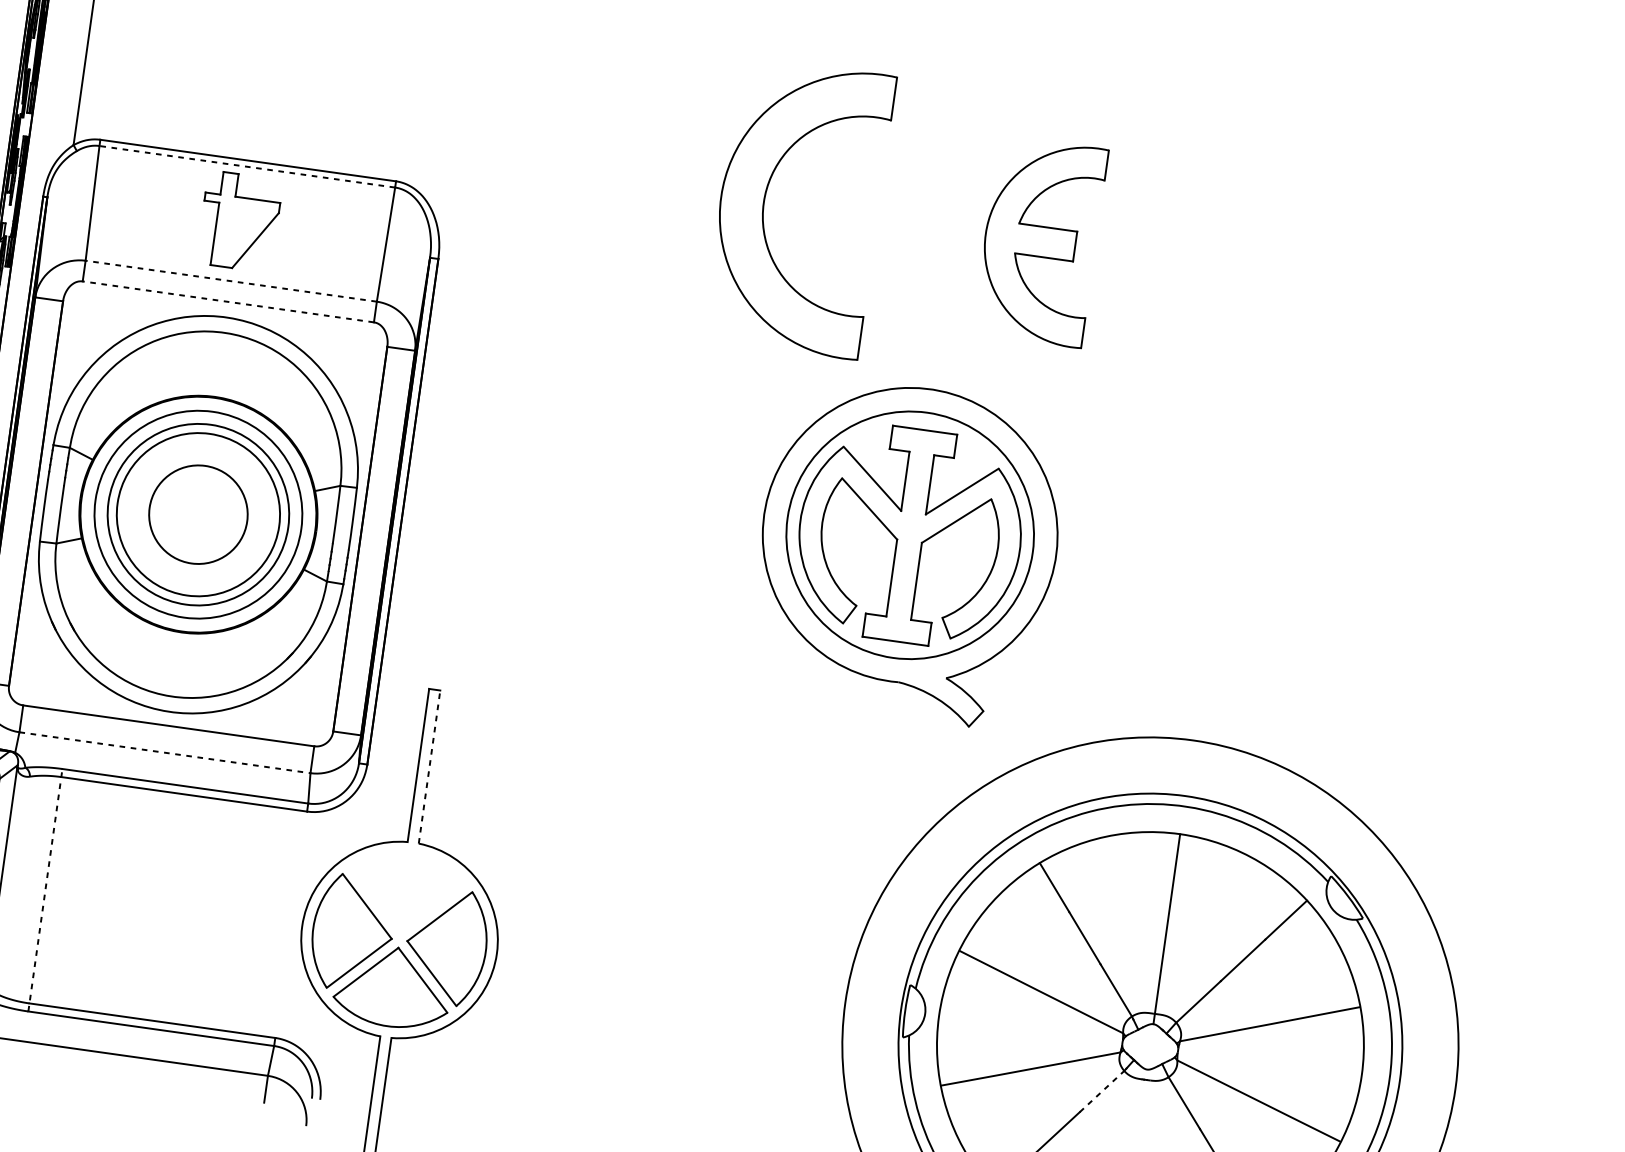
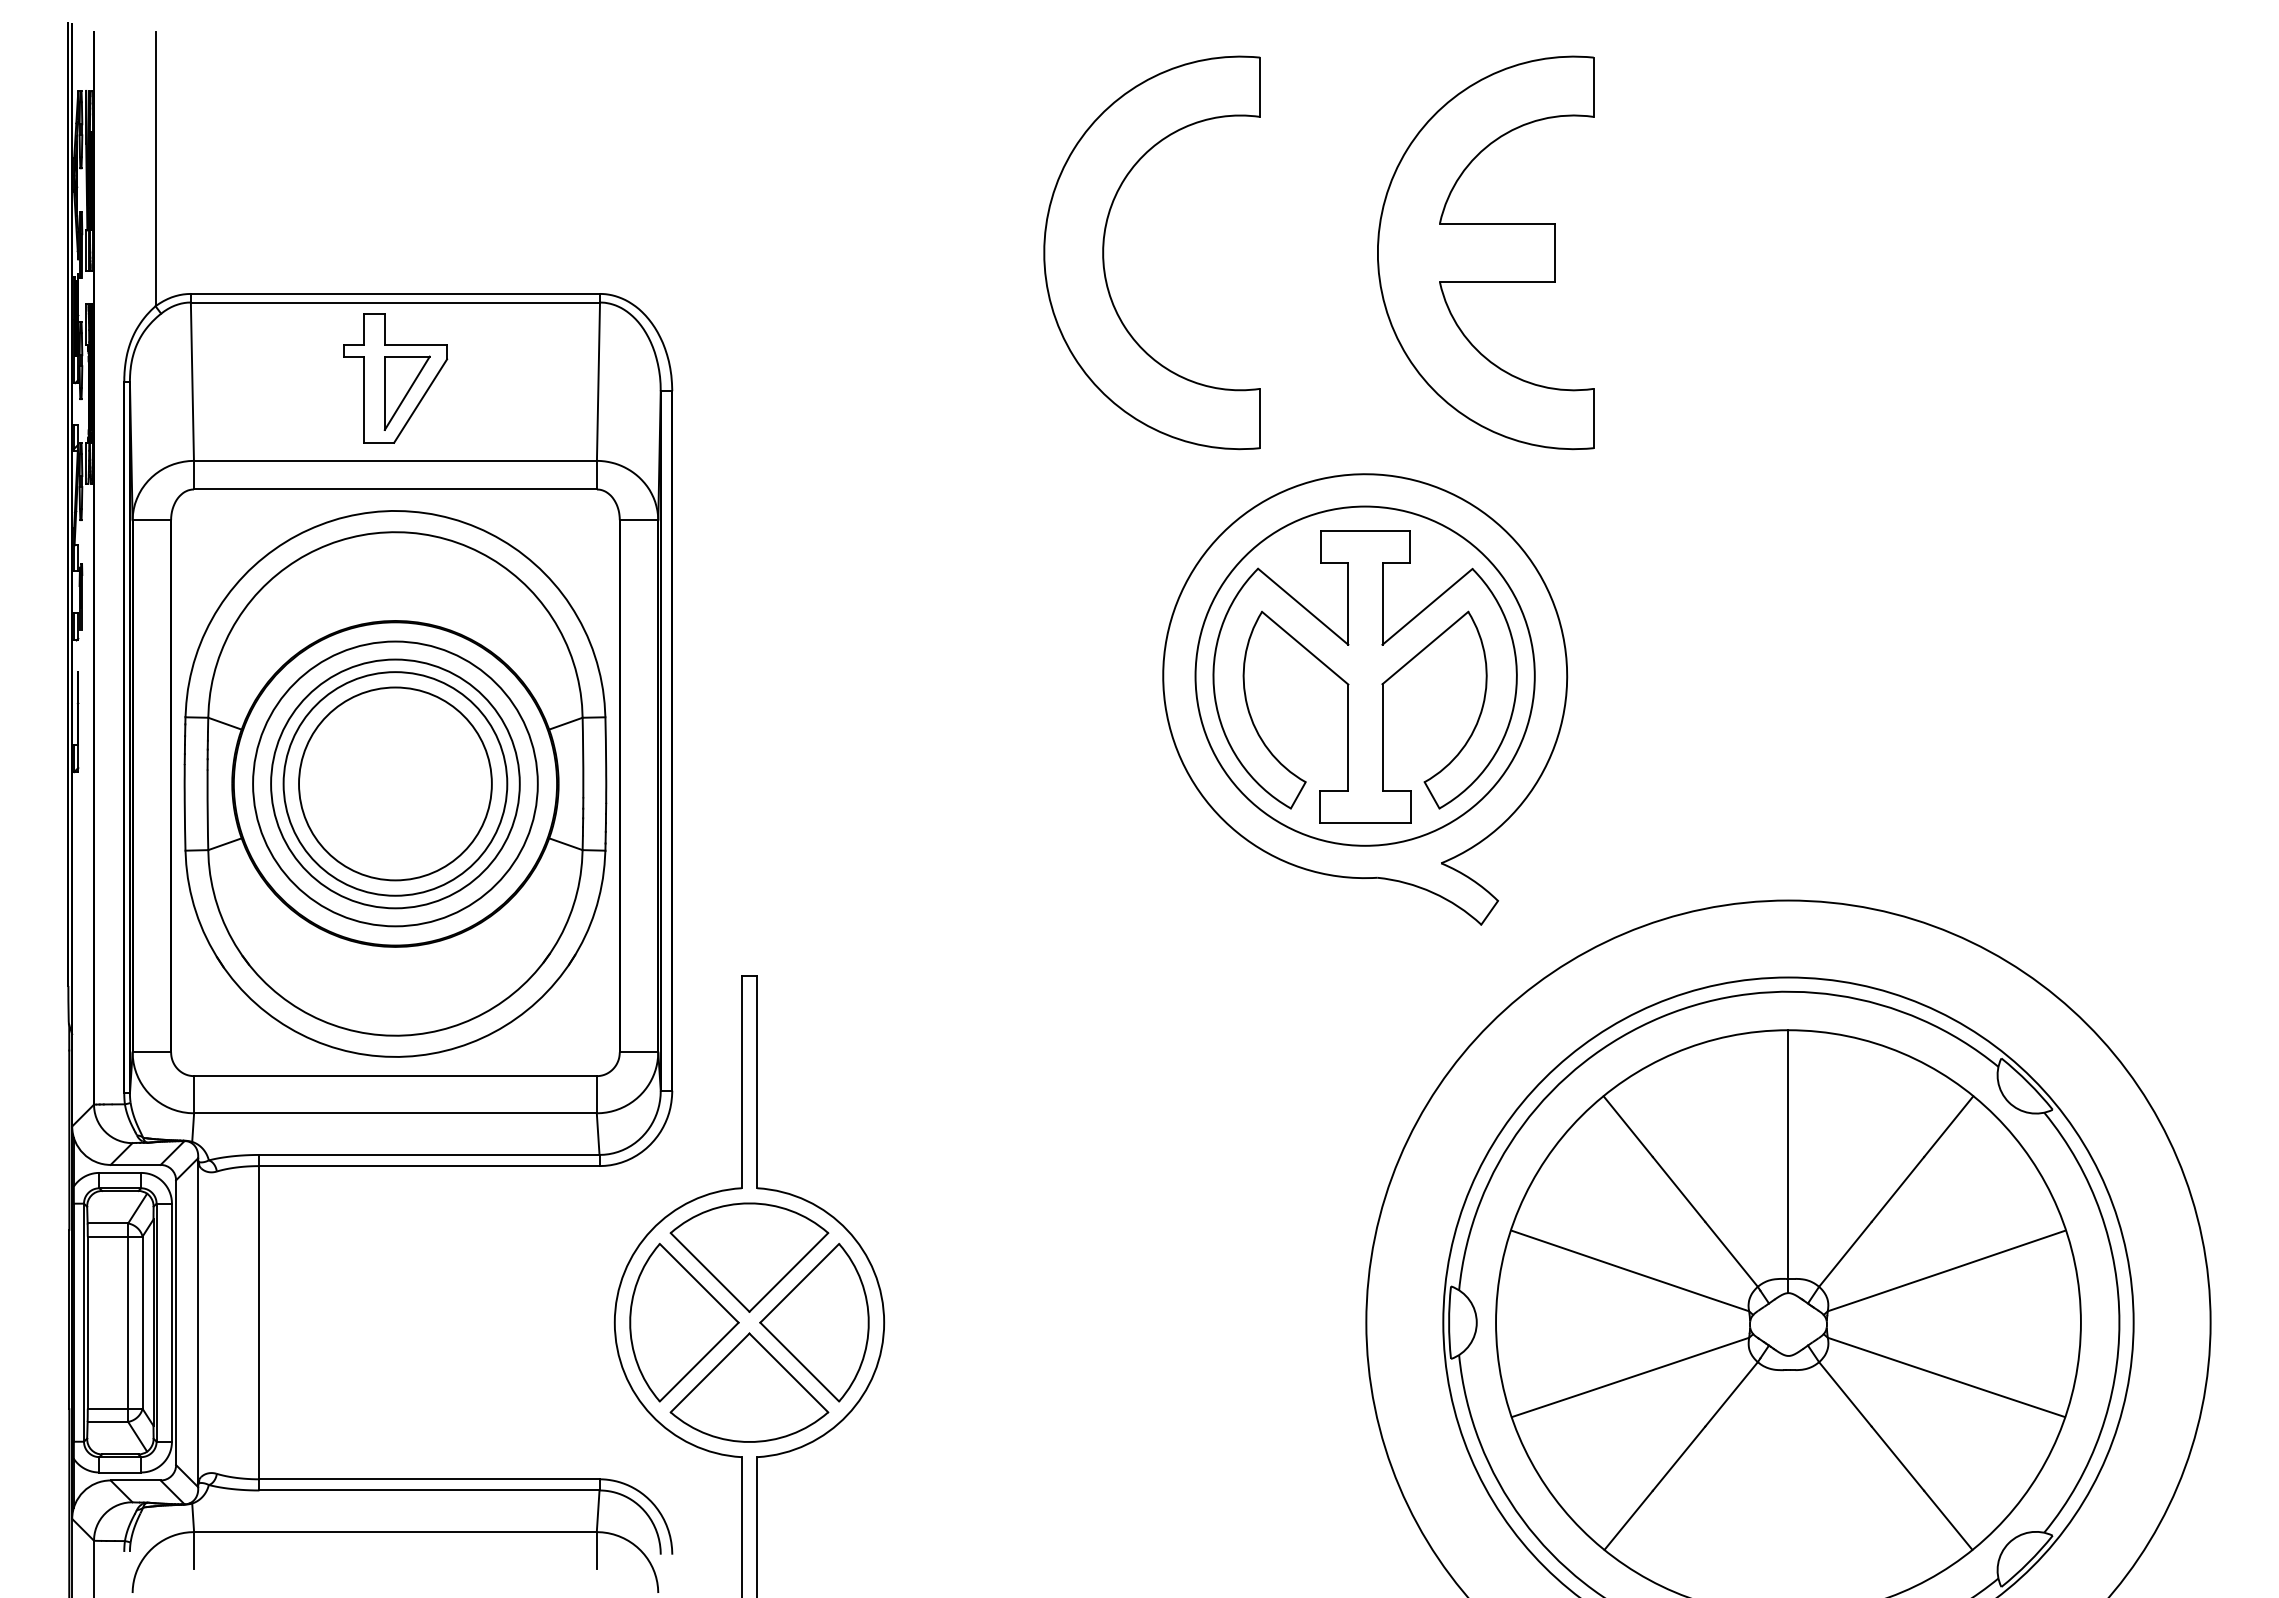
line: (247, 166) -> (395, 302), dashed -> solid
part: (246, 232) -> (406, 392), added
part: (1040, 241) -> (1485, 252), size x1.43
line: (230, 280) -> (394, 460), dashed -> solid
line: (227, 301) -> (394, 489), dashed -> solid
circle: (198, 514) -> (395, 783), size x1.43
line: (164, 752) -> (395, 1113), dashed -> solid
line: (429, 767) -> (757, 1082), dashed -> solid
line: (45, 890) -> (259, 1322), dashed -> solid
part: (406, 892) -> (749, 1257), added
line: (1101, 1091) -> (1731, 1394), dashed -> solid

